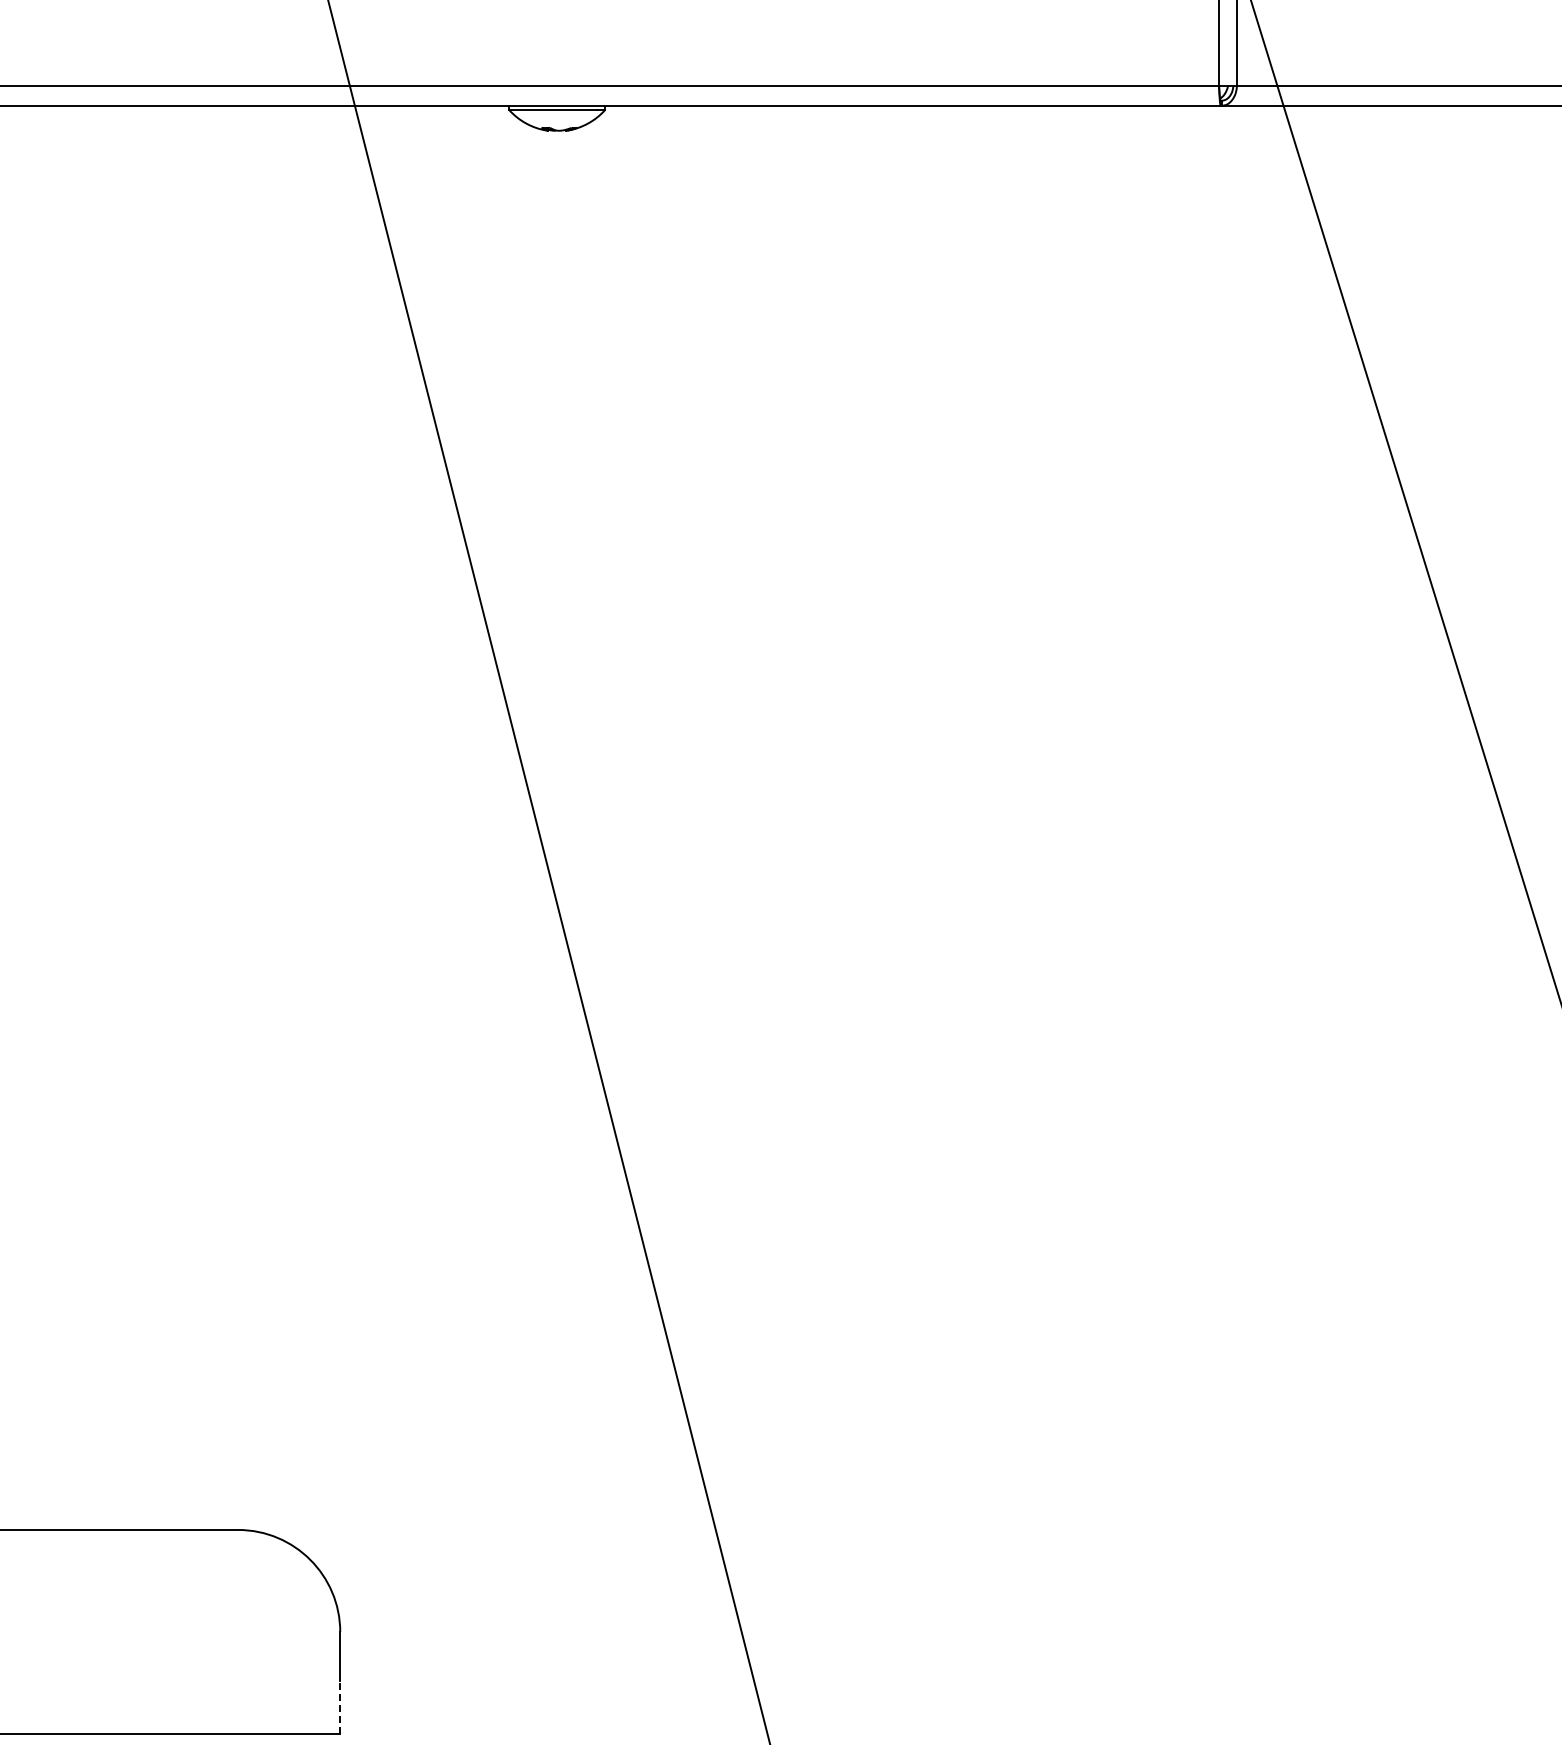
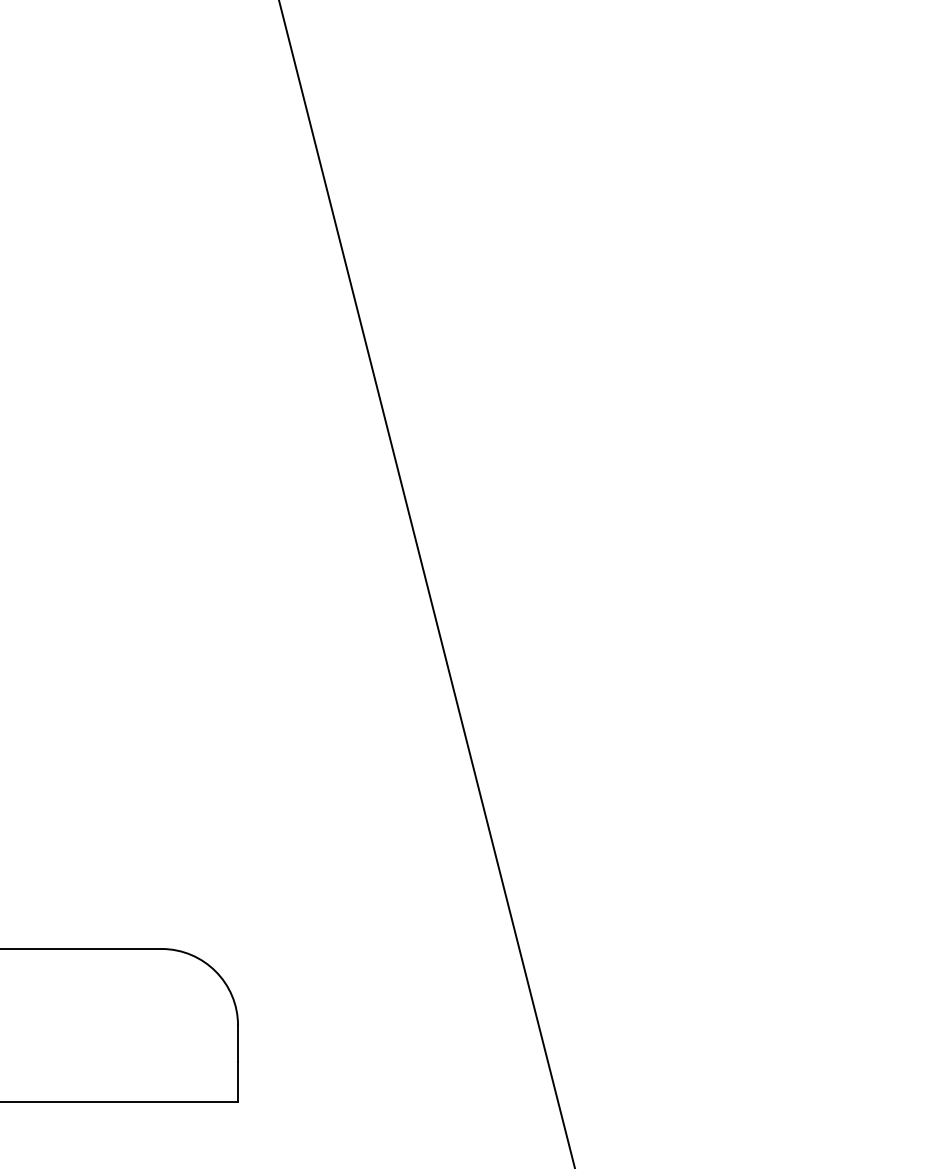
line: (340, 1707) -> (238, 1081), dashed -> solid

